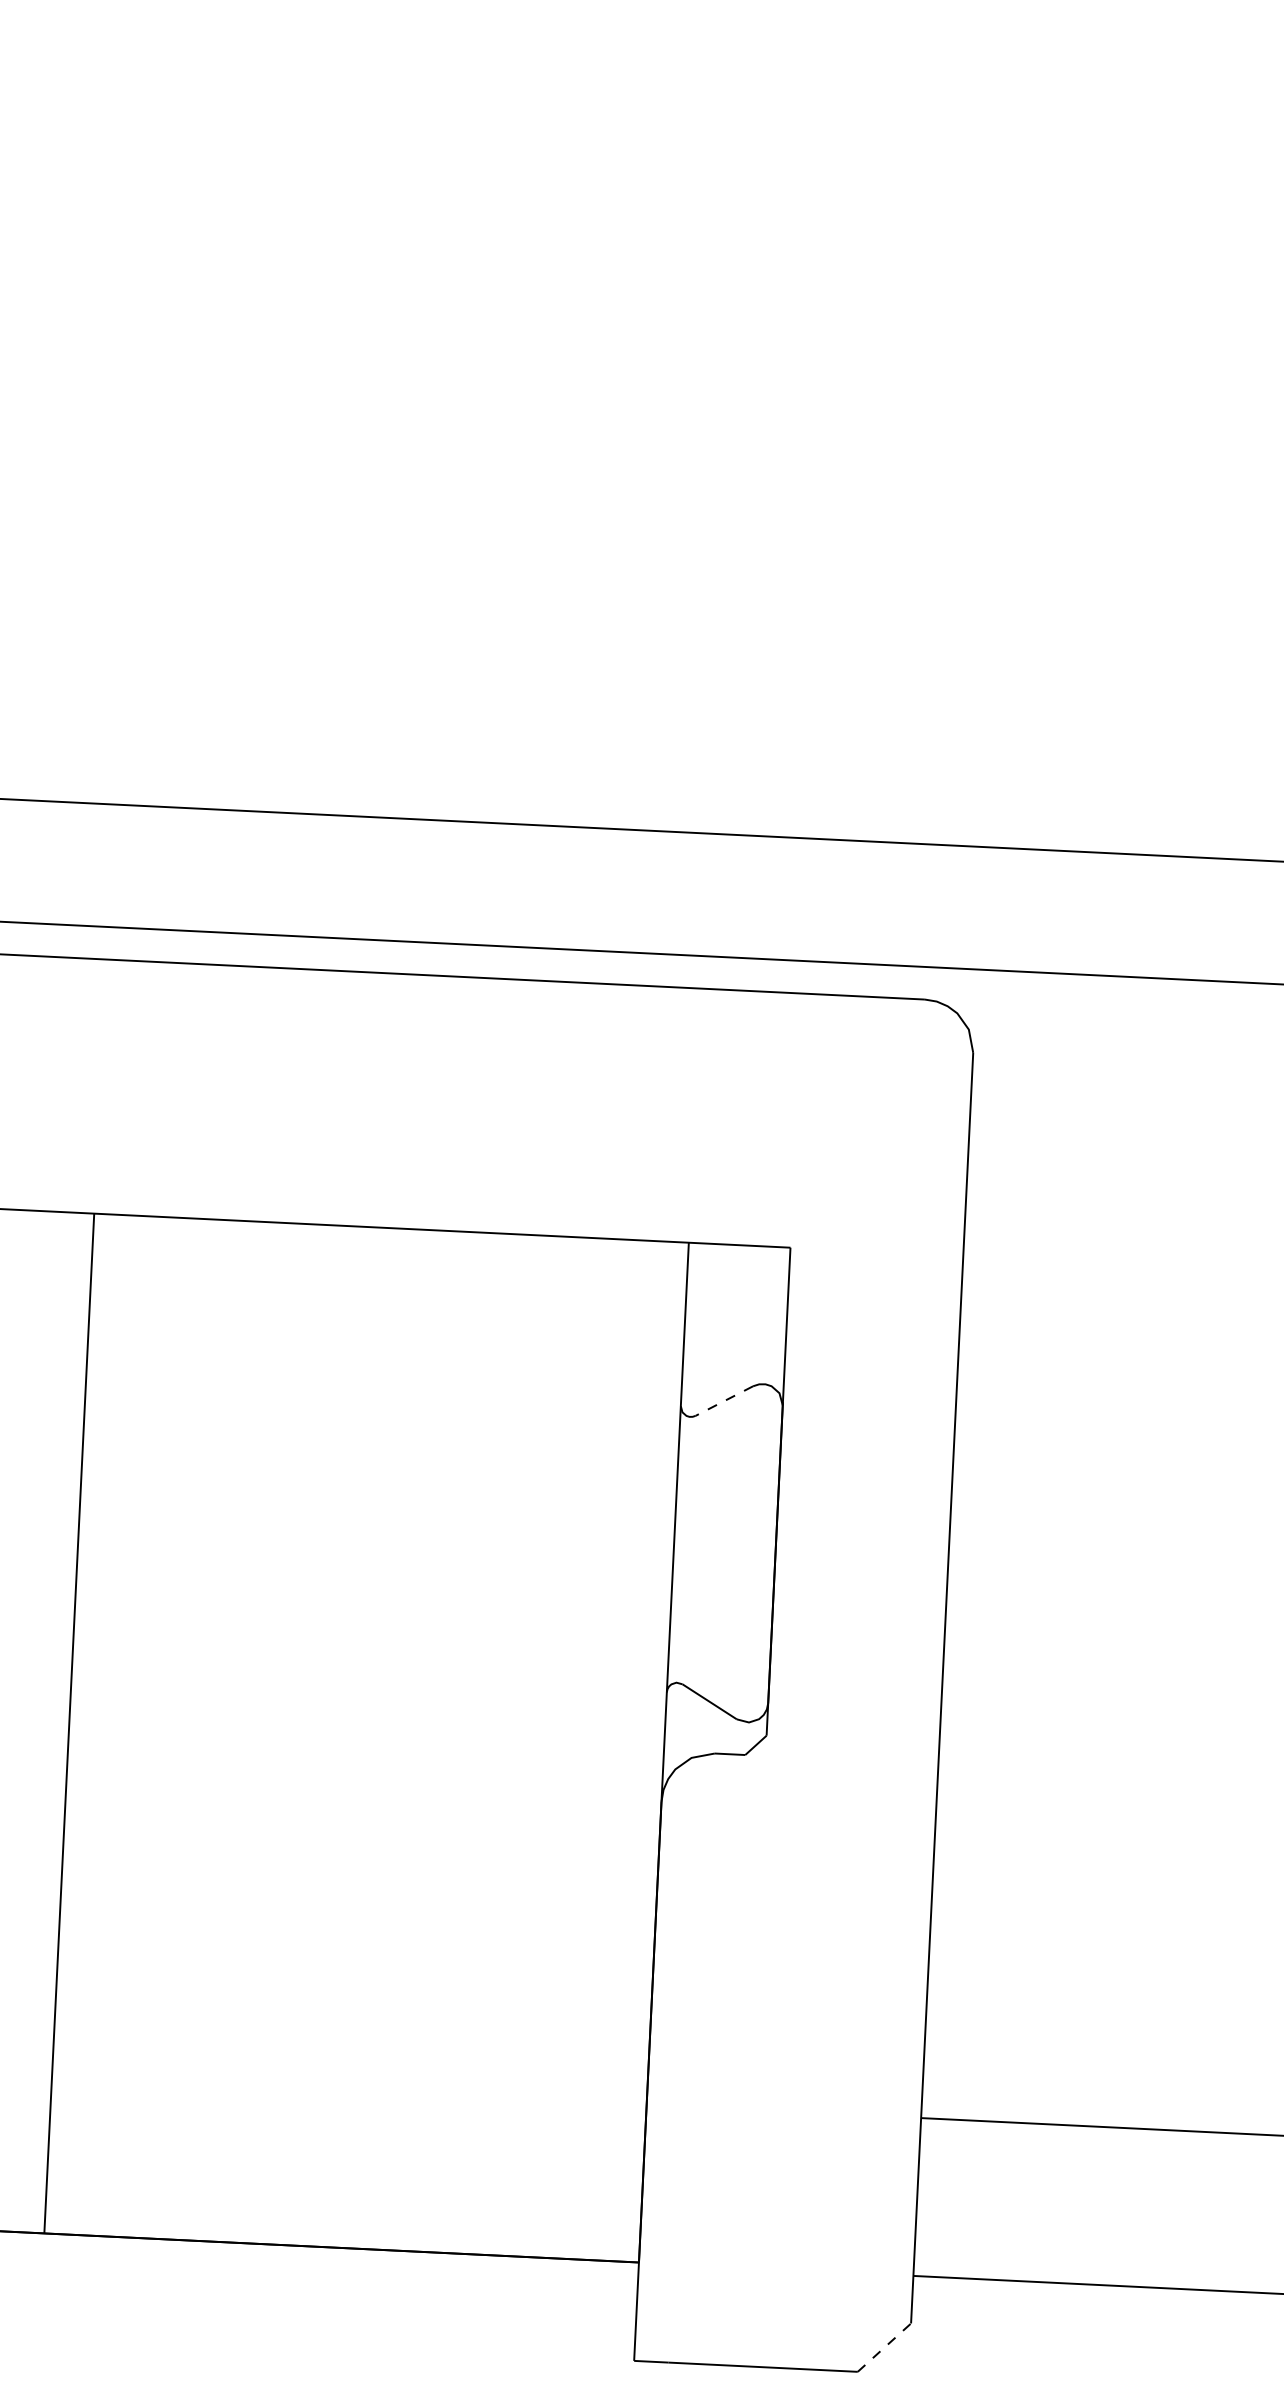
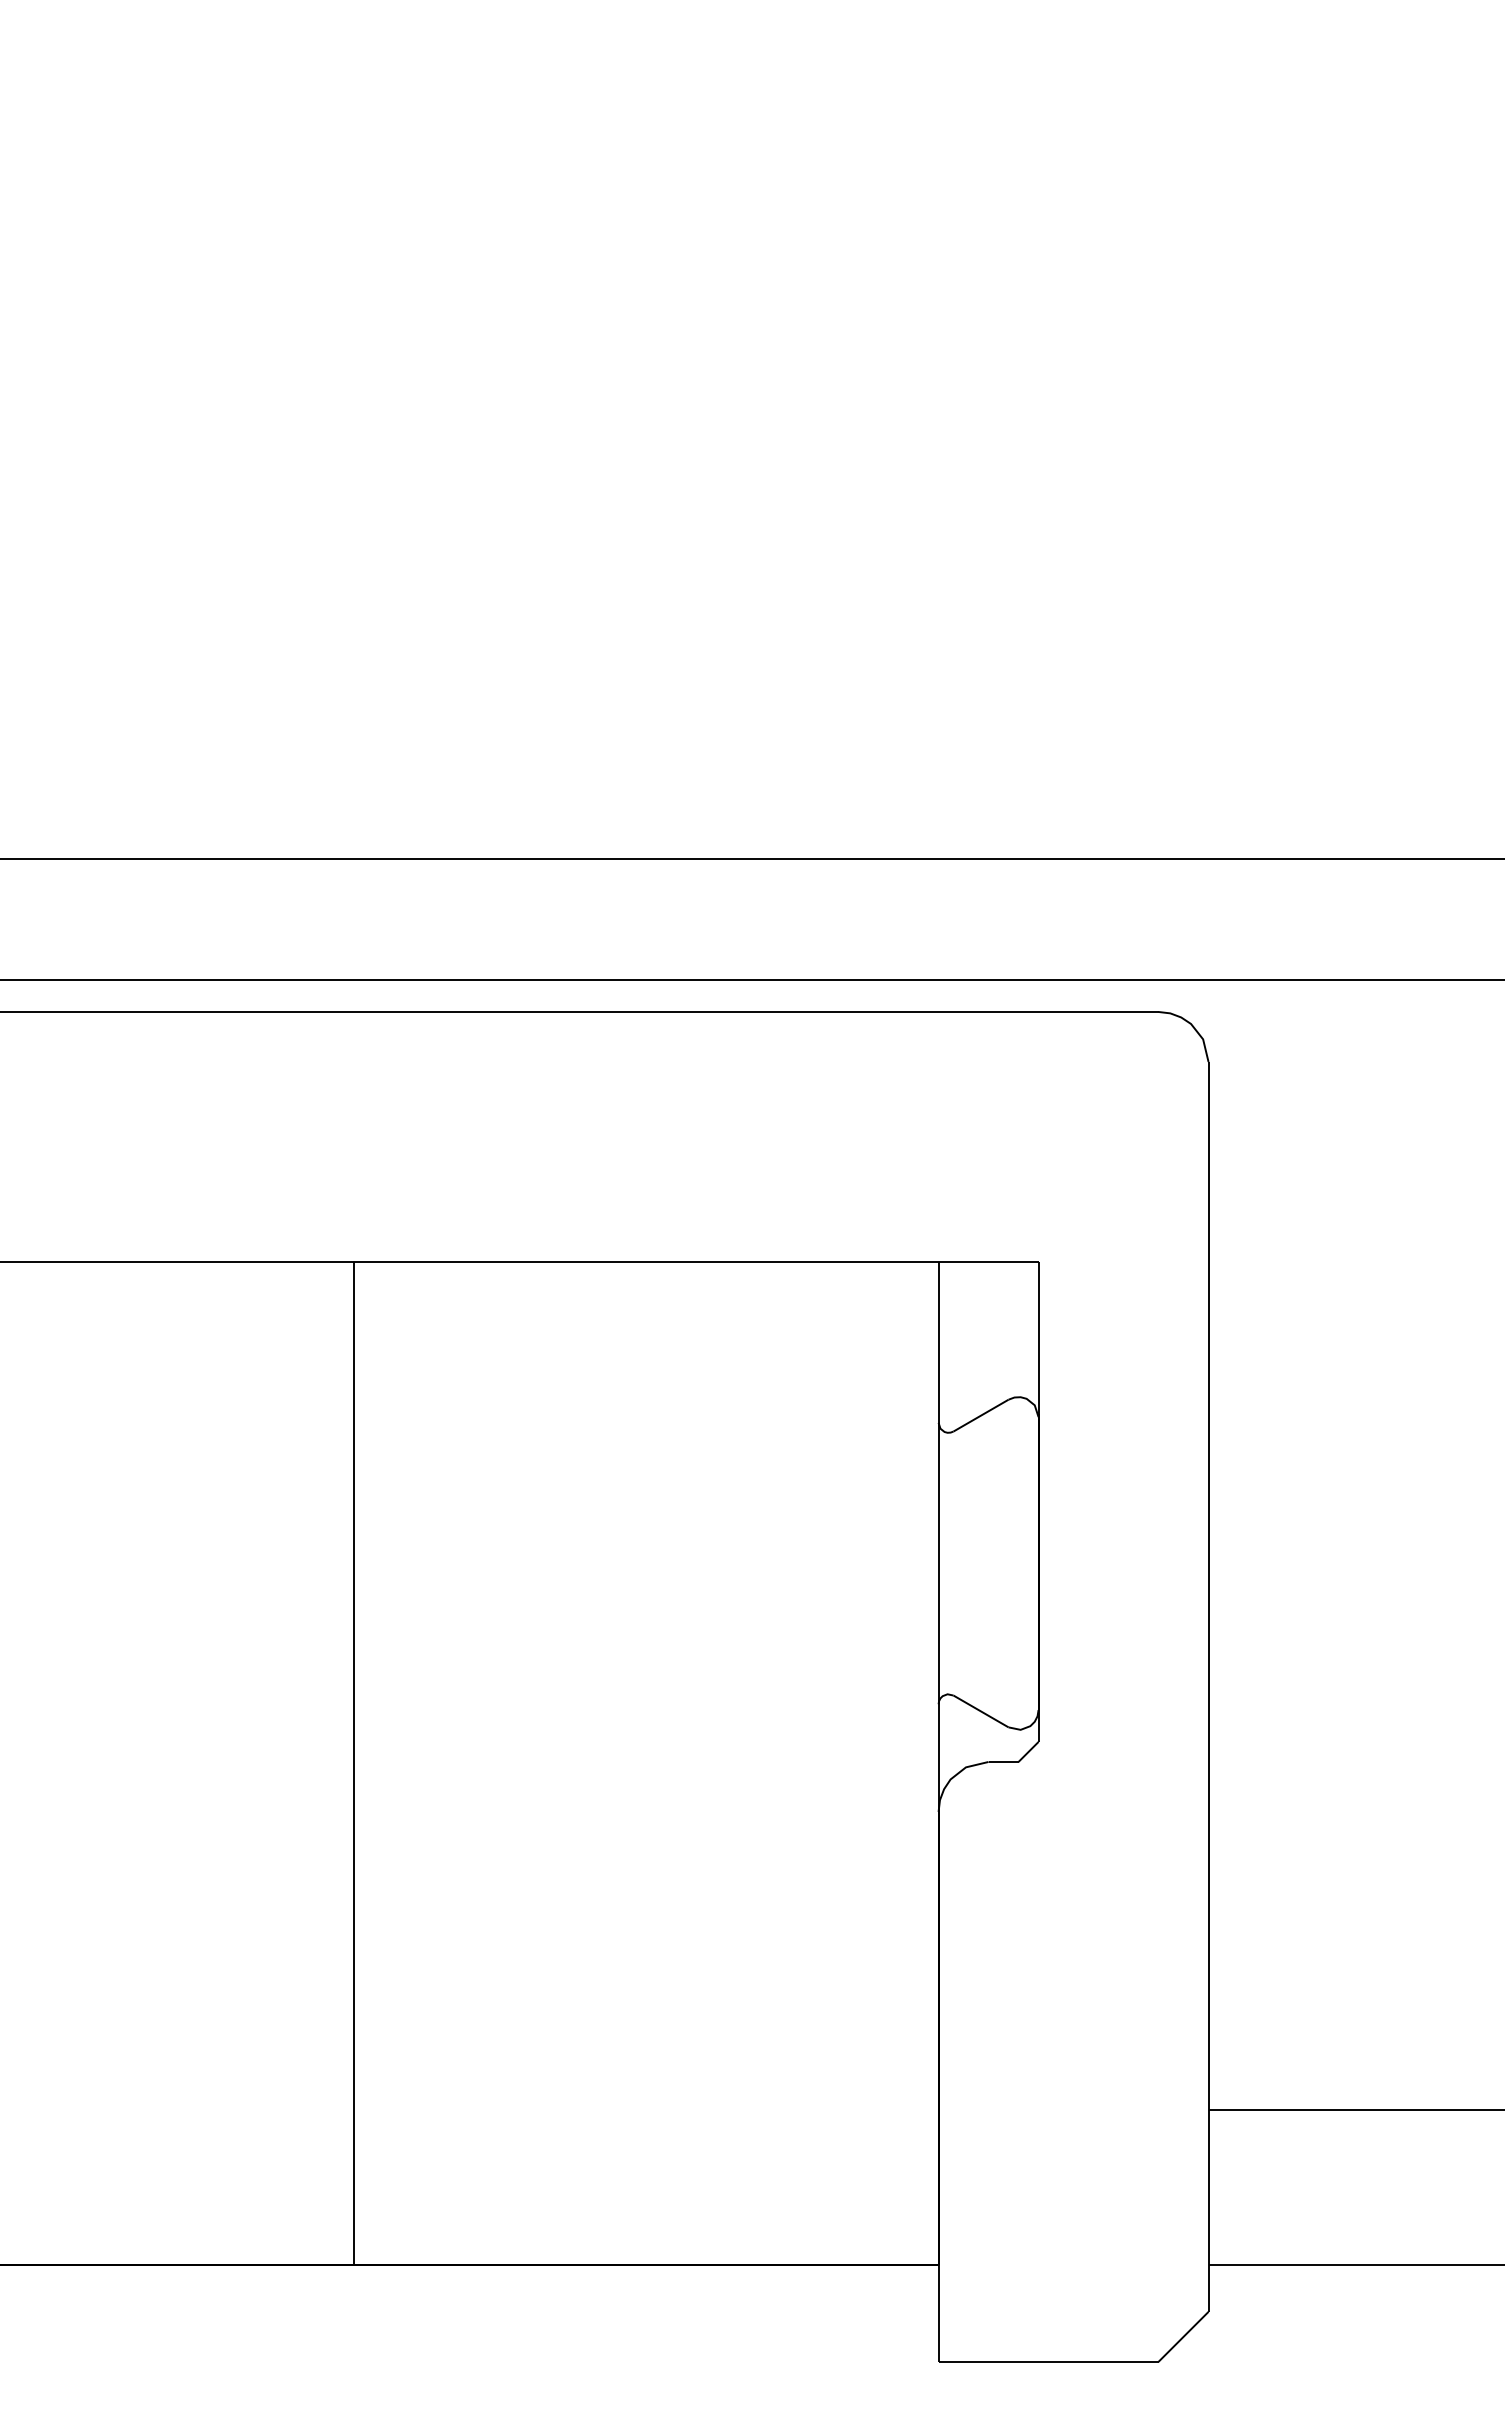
line: (724, 1400) -> (981, 1415), dashed -> solid
line: (884, 2347) -> (1183, 2336), dashed -> solid

